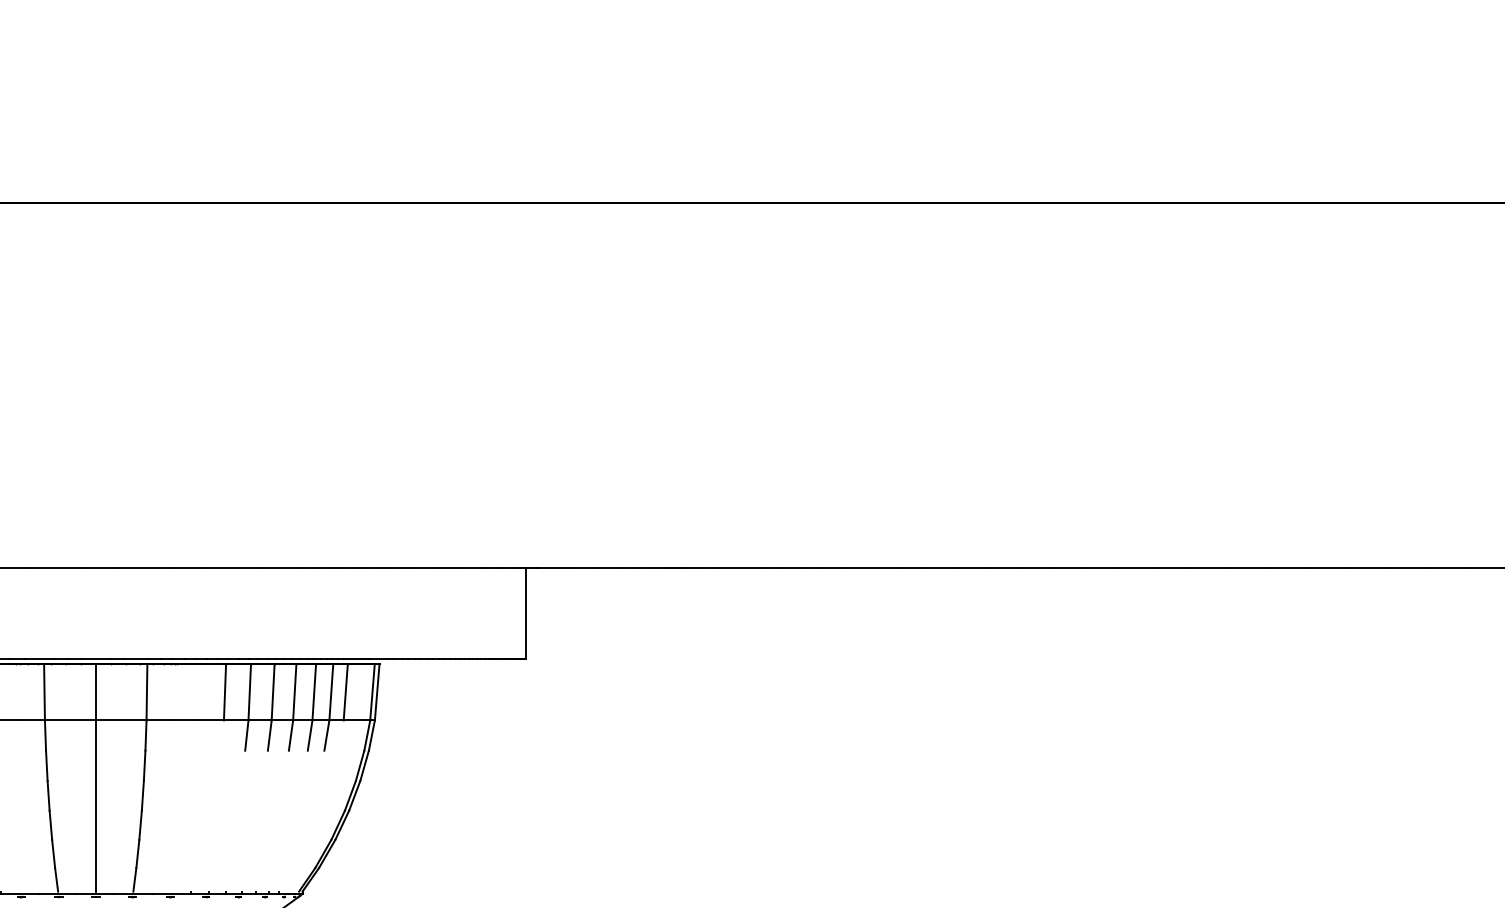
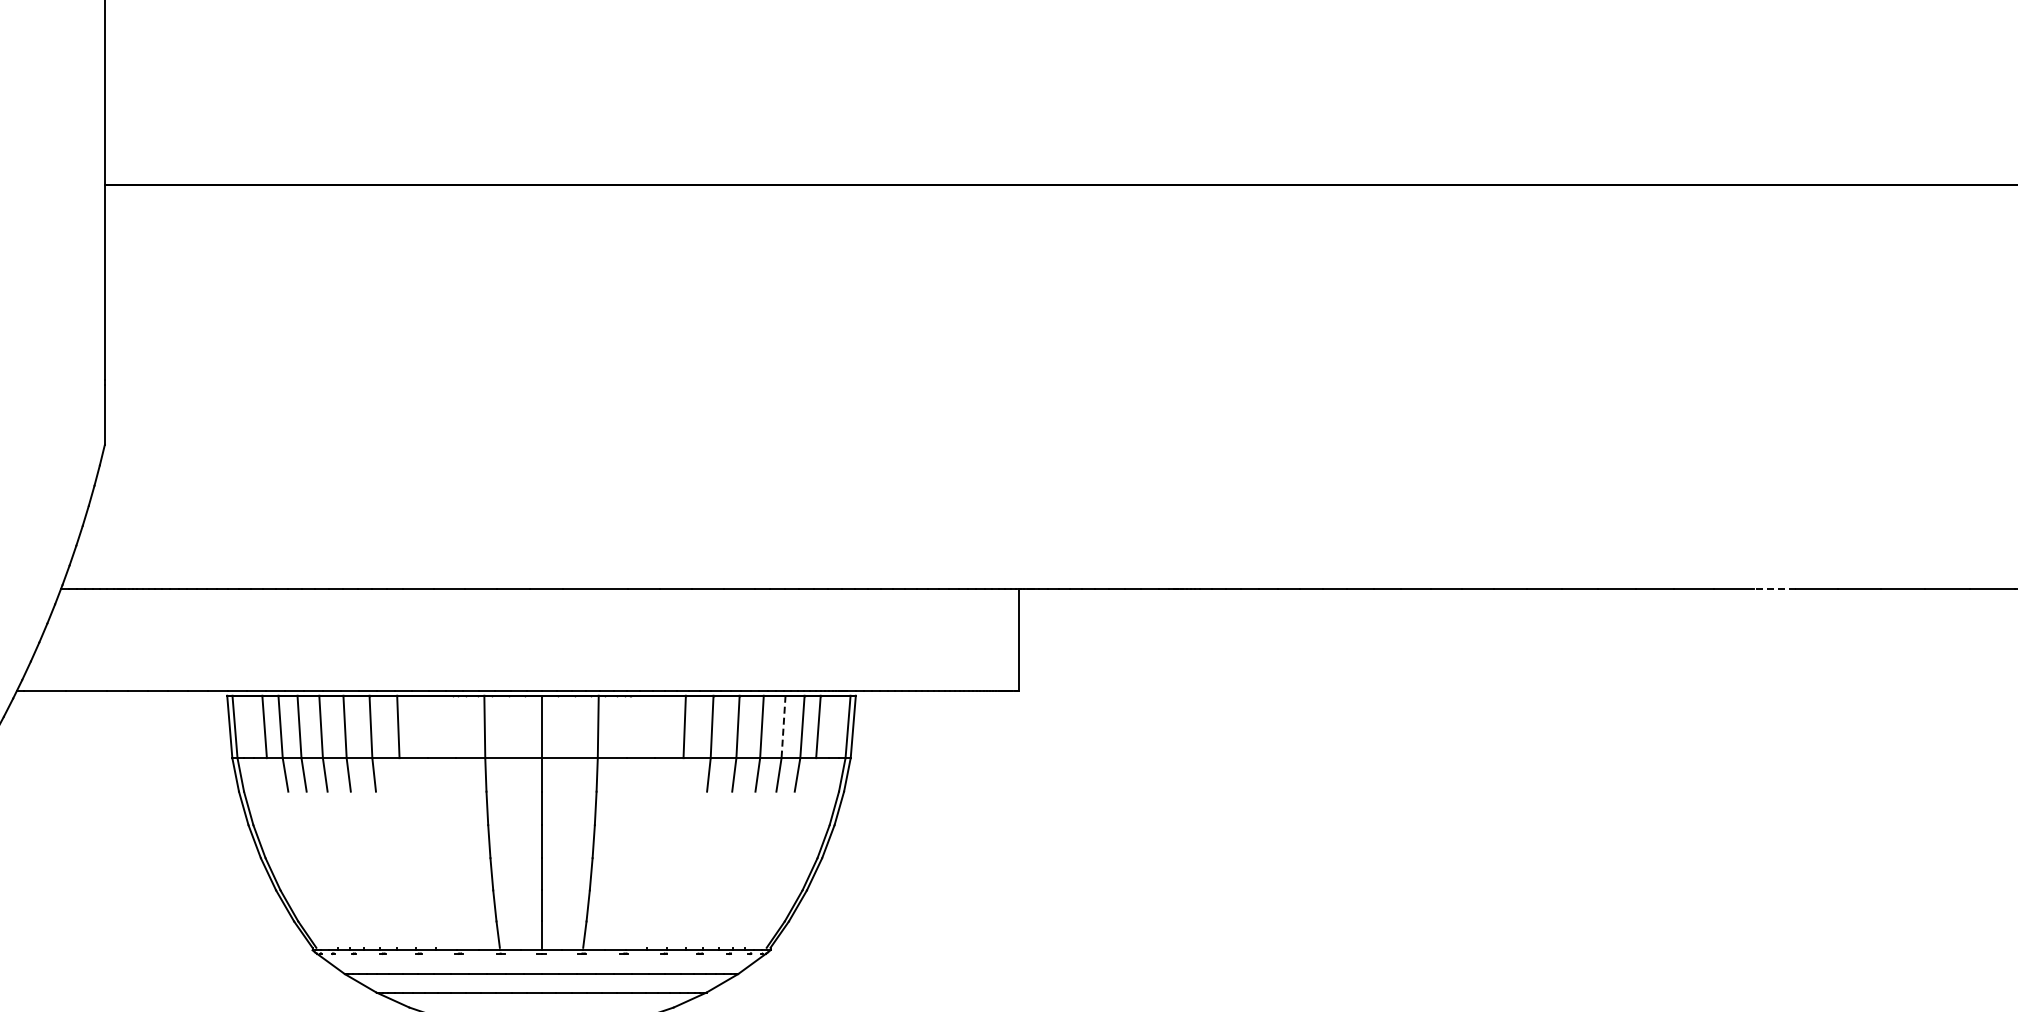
line: (1208, 567) -> (1774, 588), solid -> dashed
line: (314, 692) -> (783, 727), solid -> dashed

